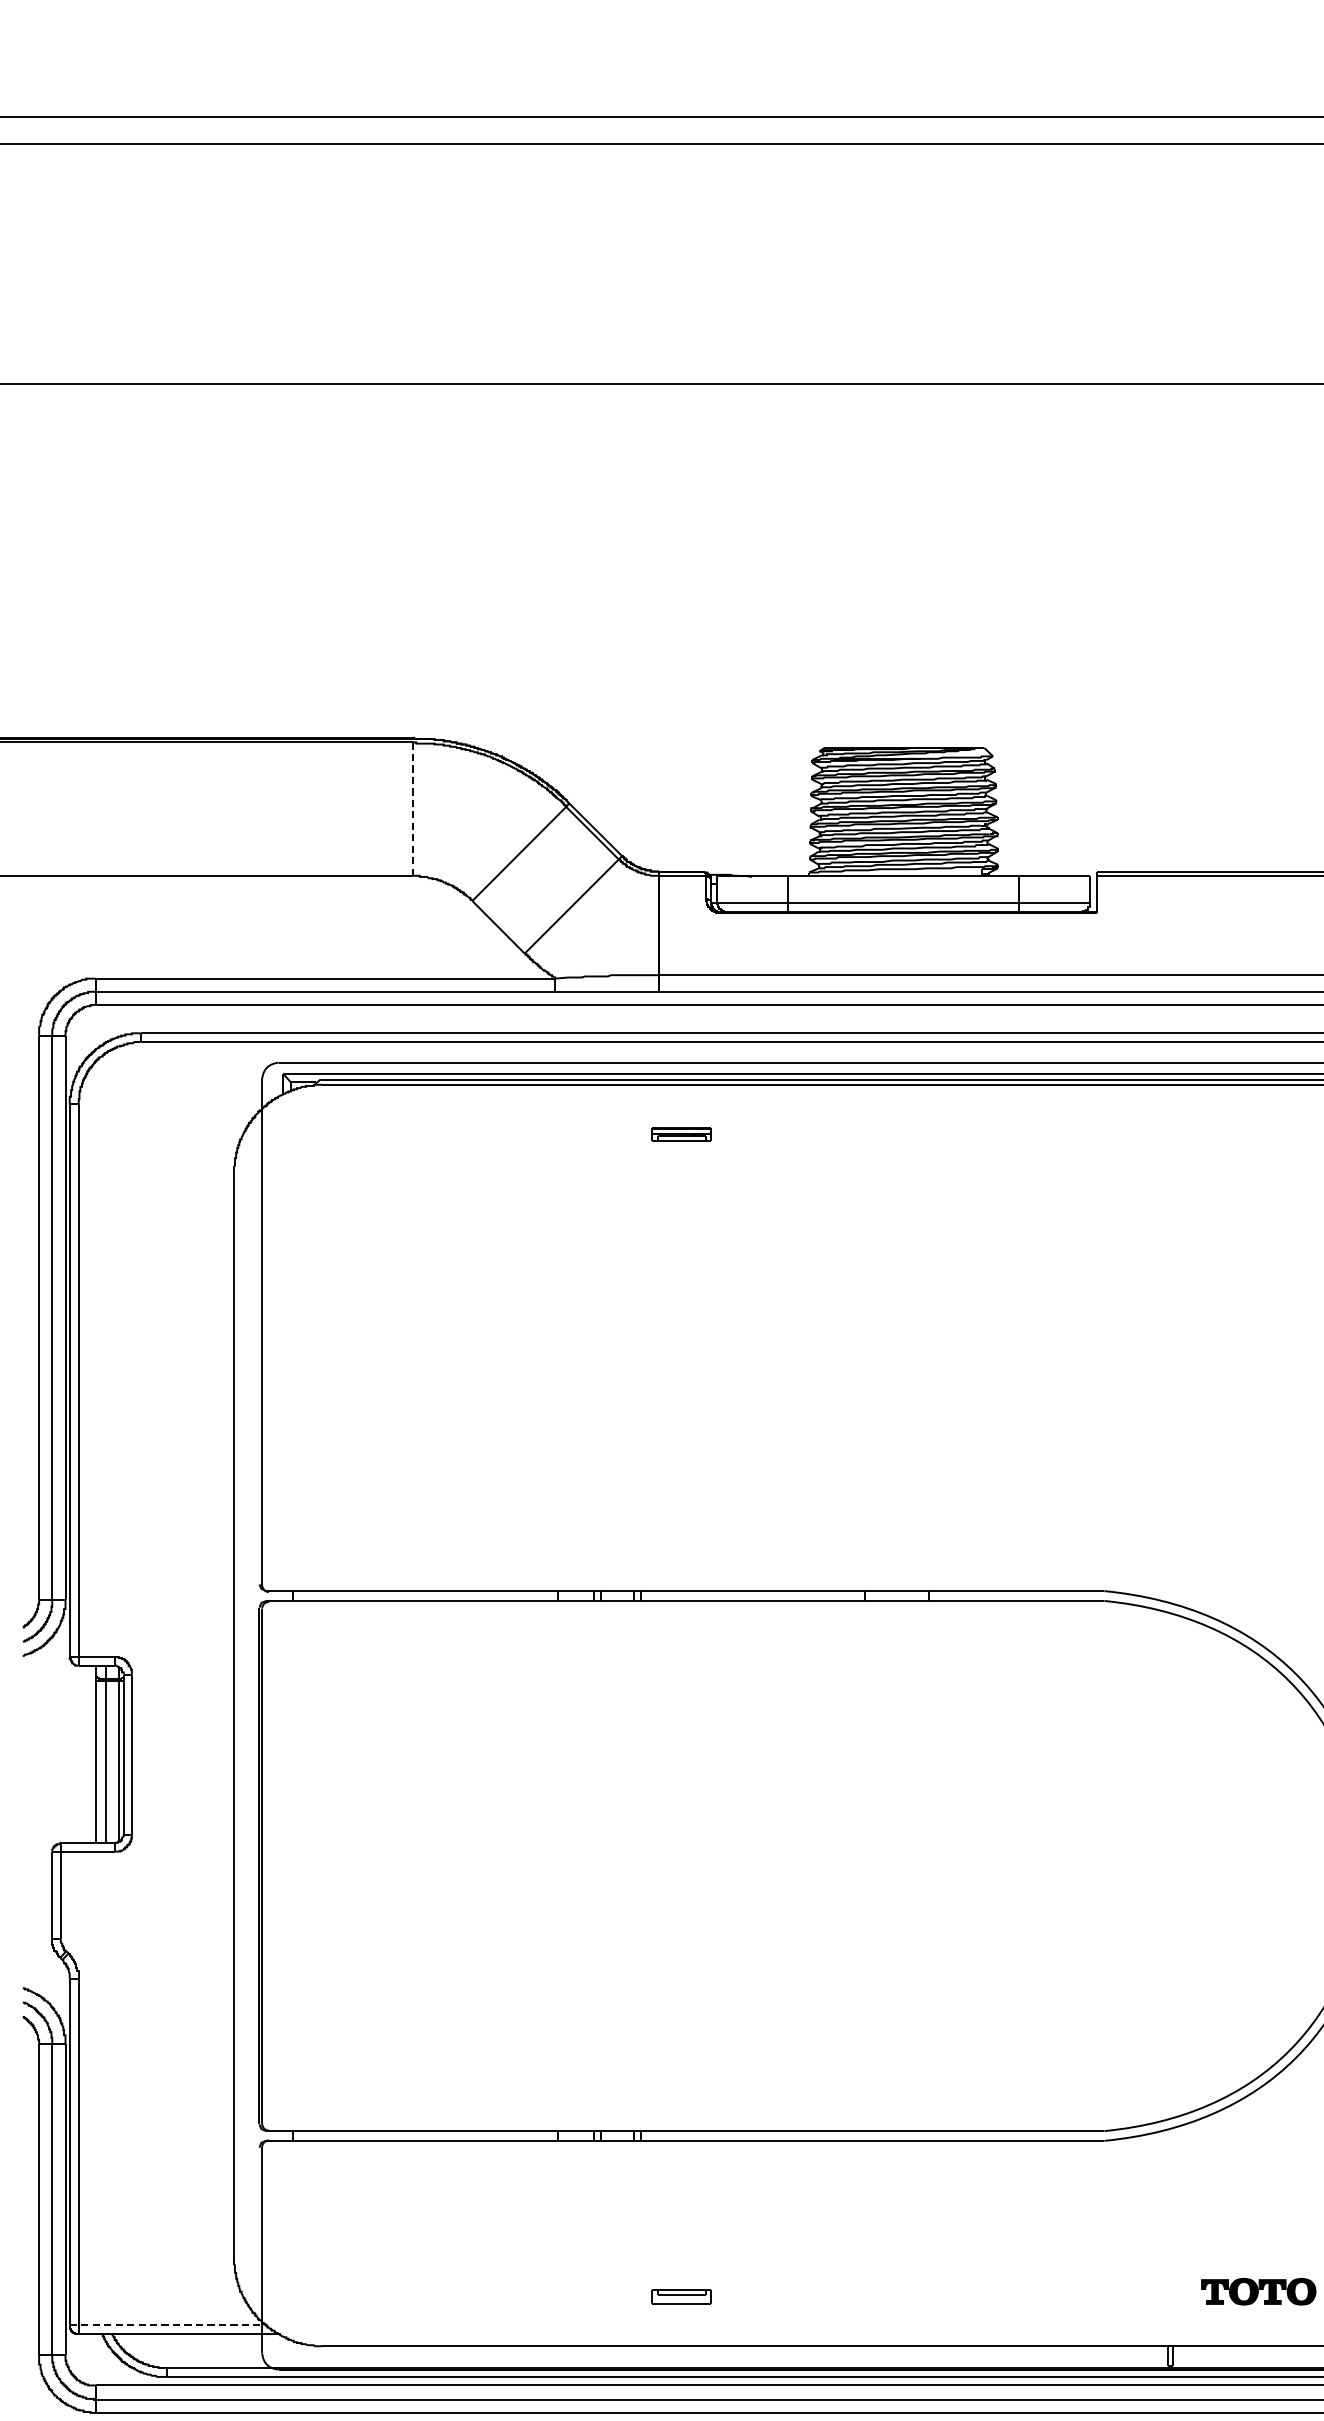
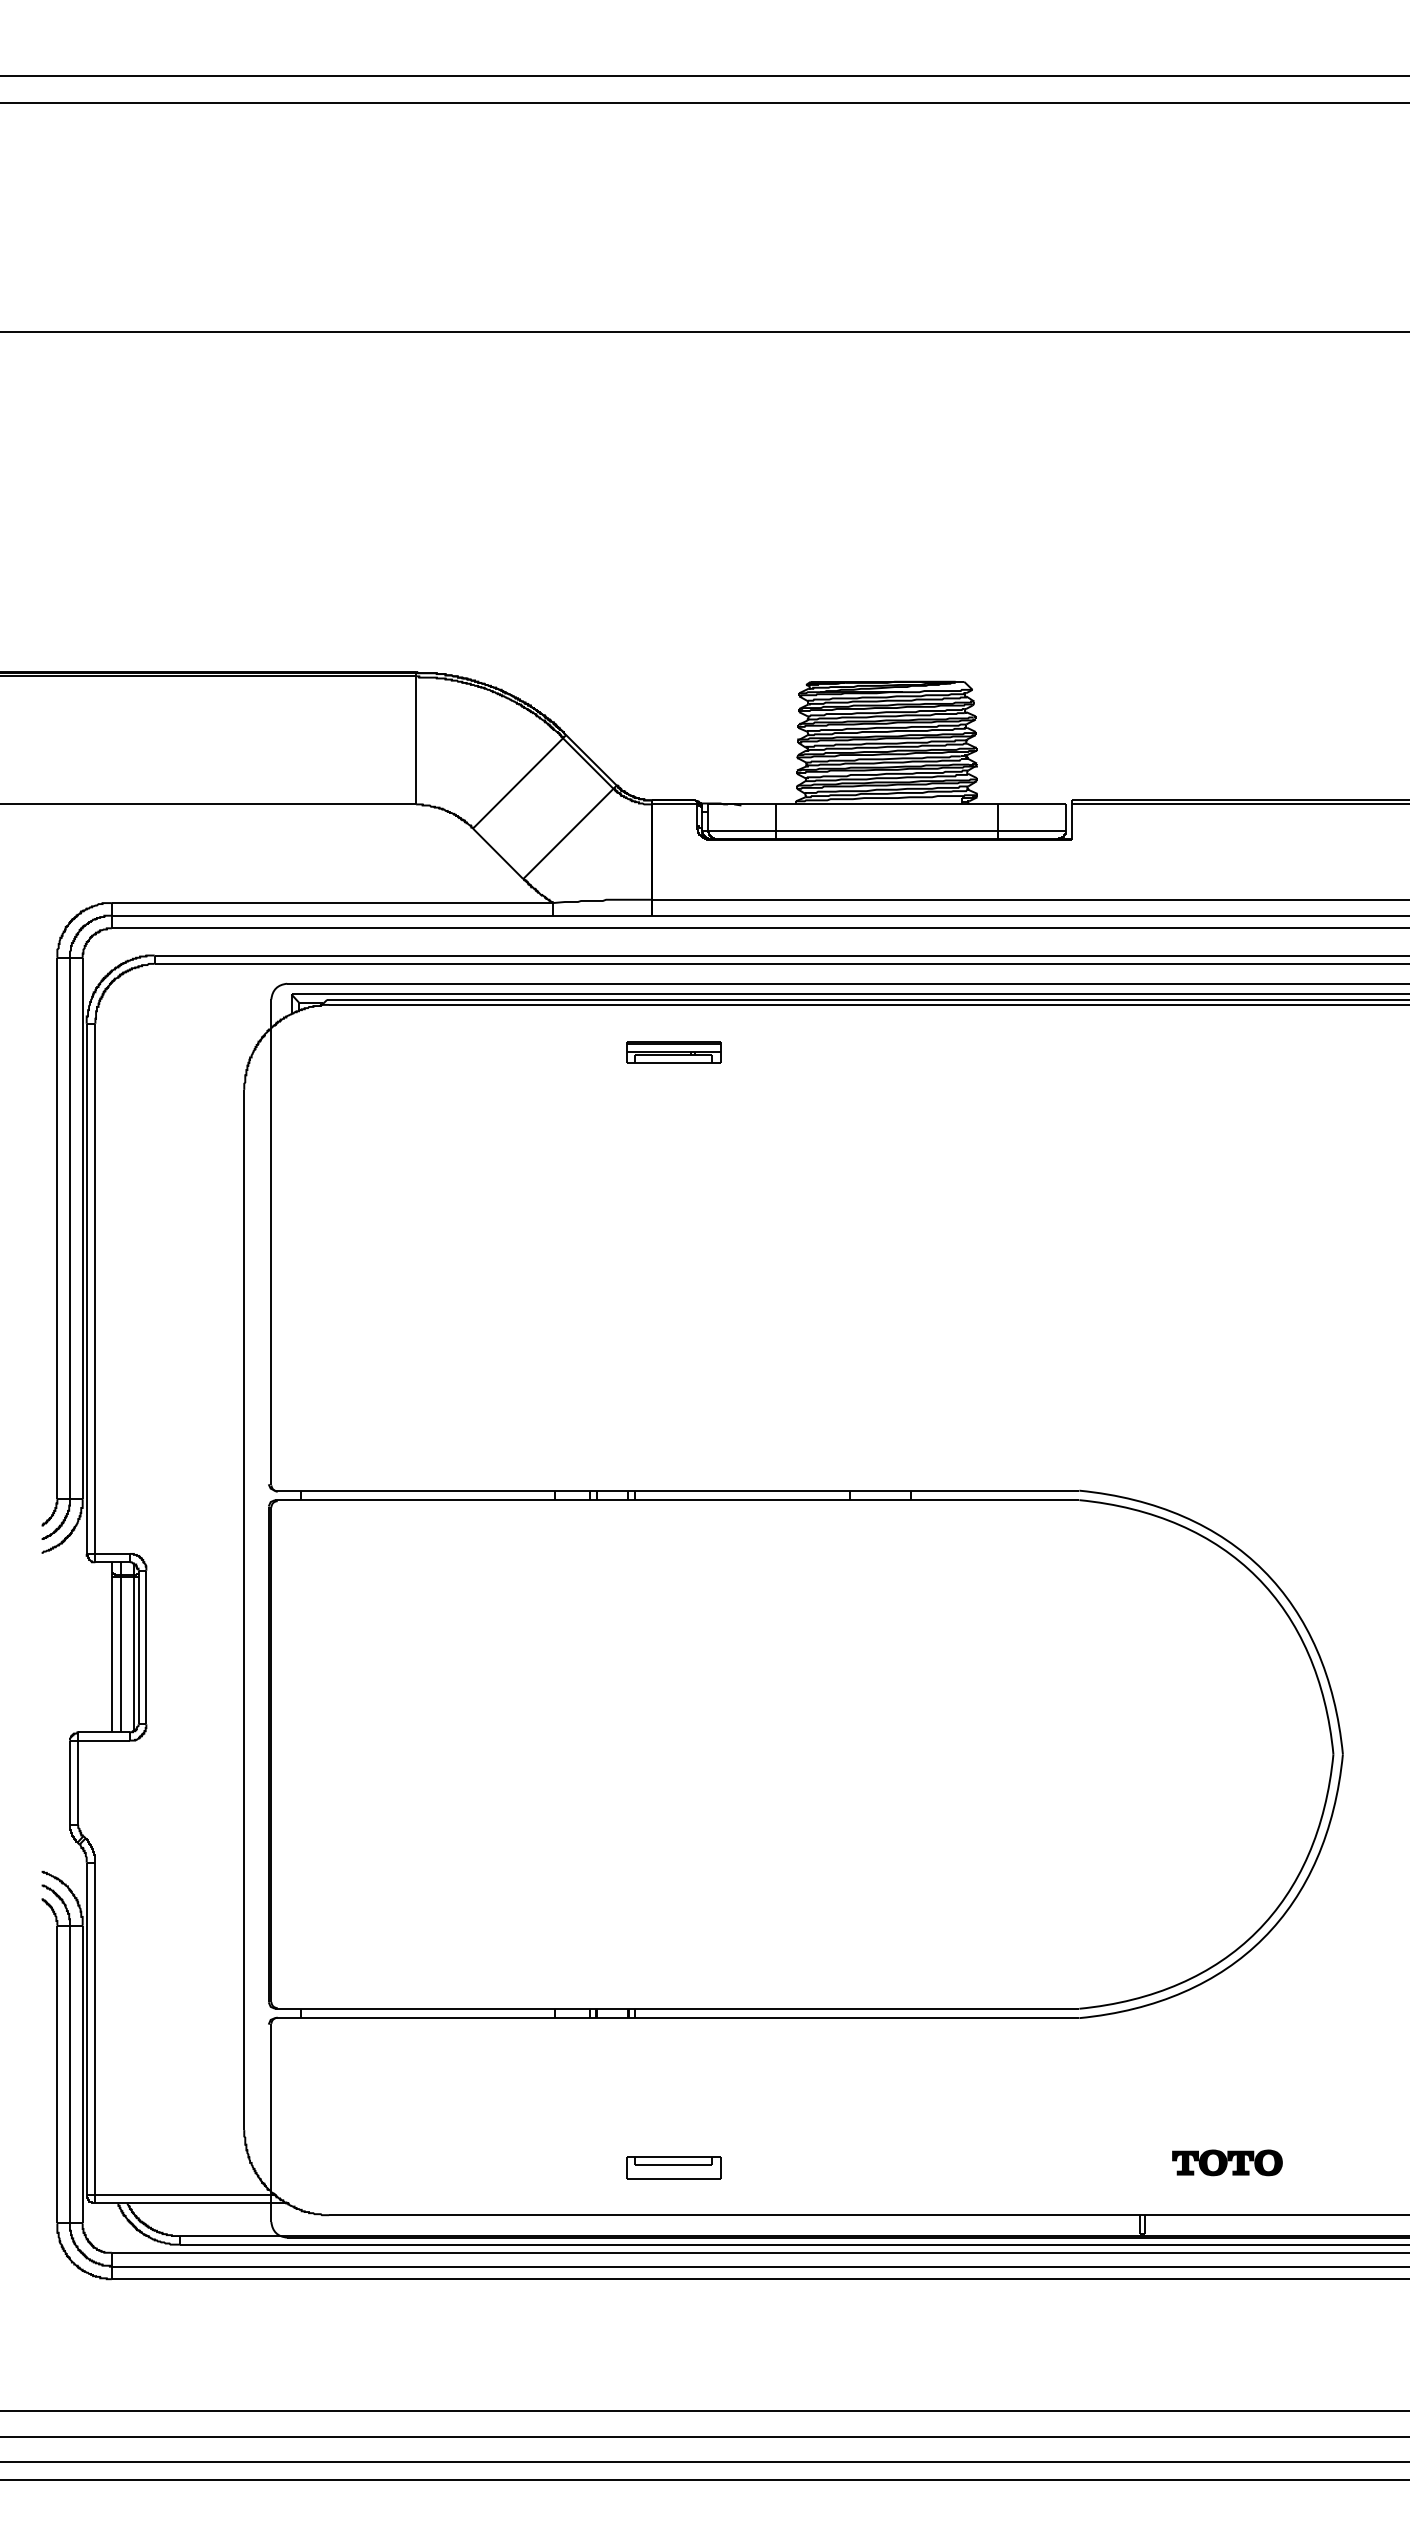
line: (413, 807) -> (416, 738), dashed -> solid
part: (681, 1134) -> (673, 1052), size x1.67
part: (681, 2296) -> (673, 2167), size x1.67
line: (168, 2325) -> (181, 2195), dashed -> solid

